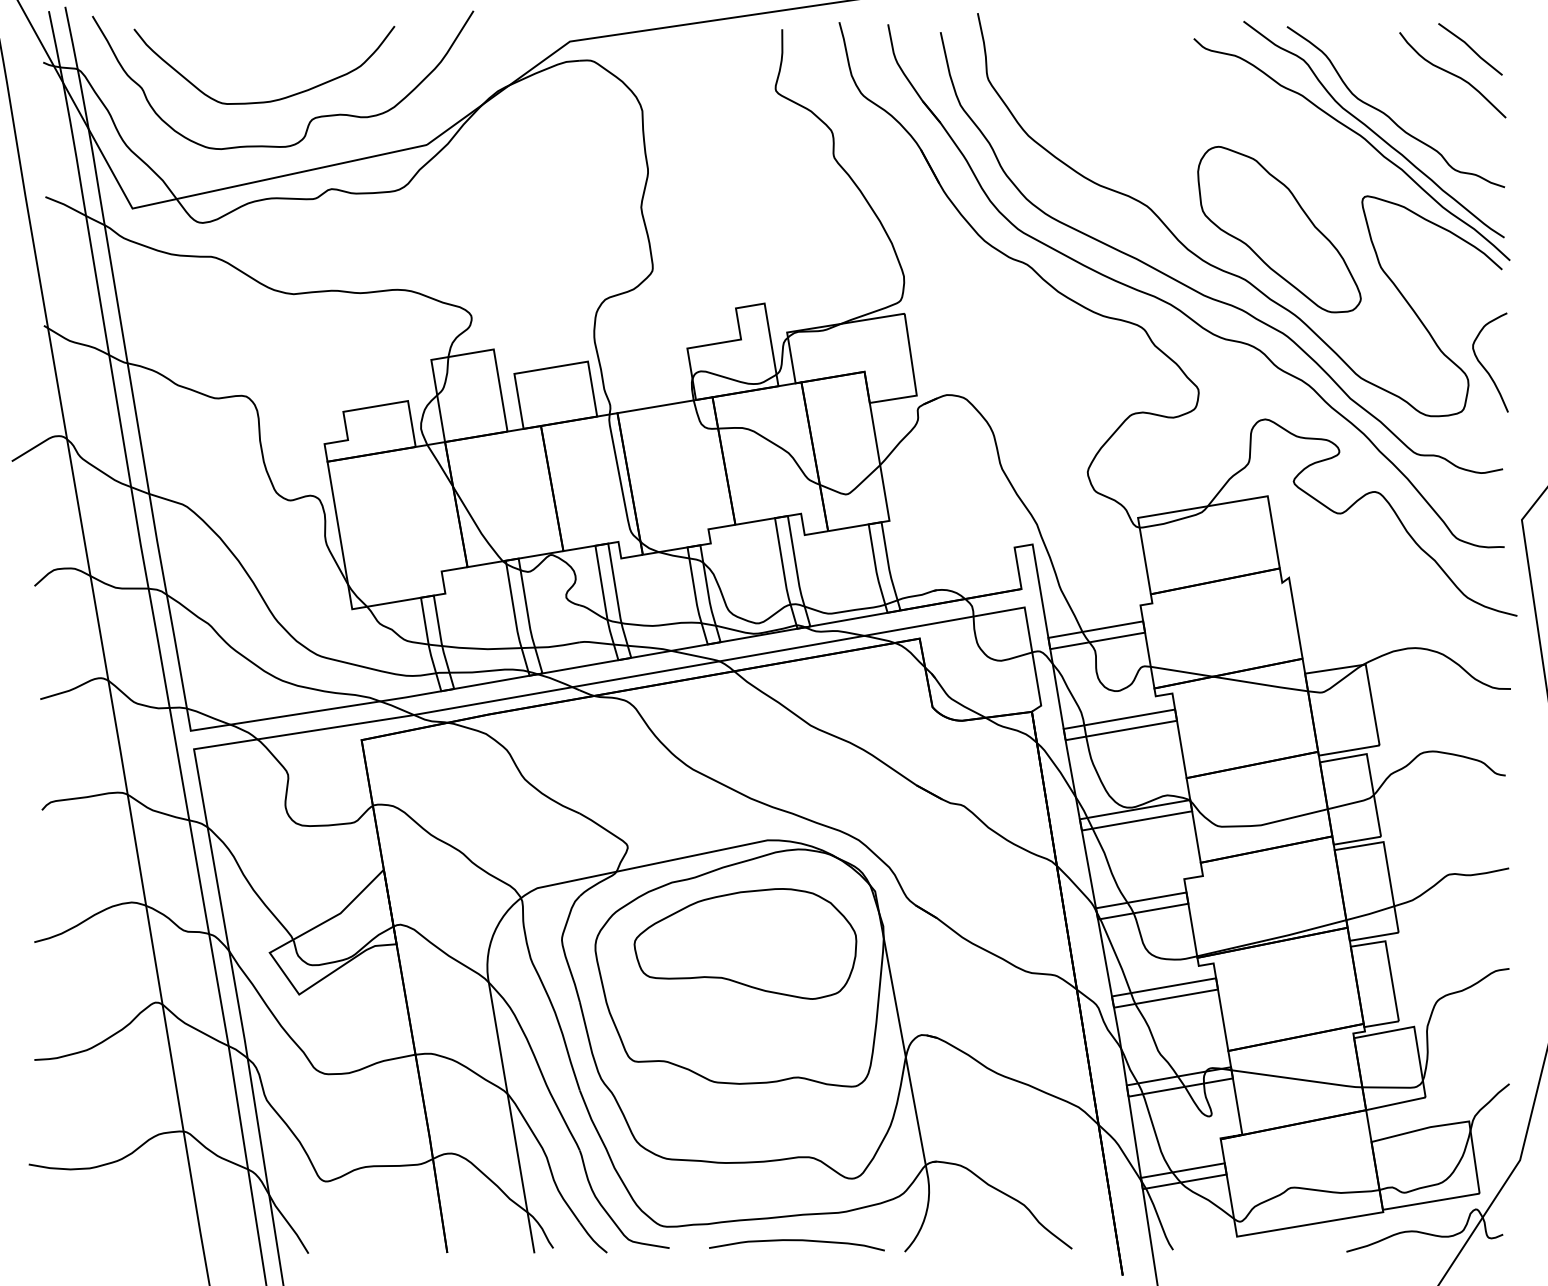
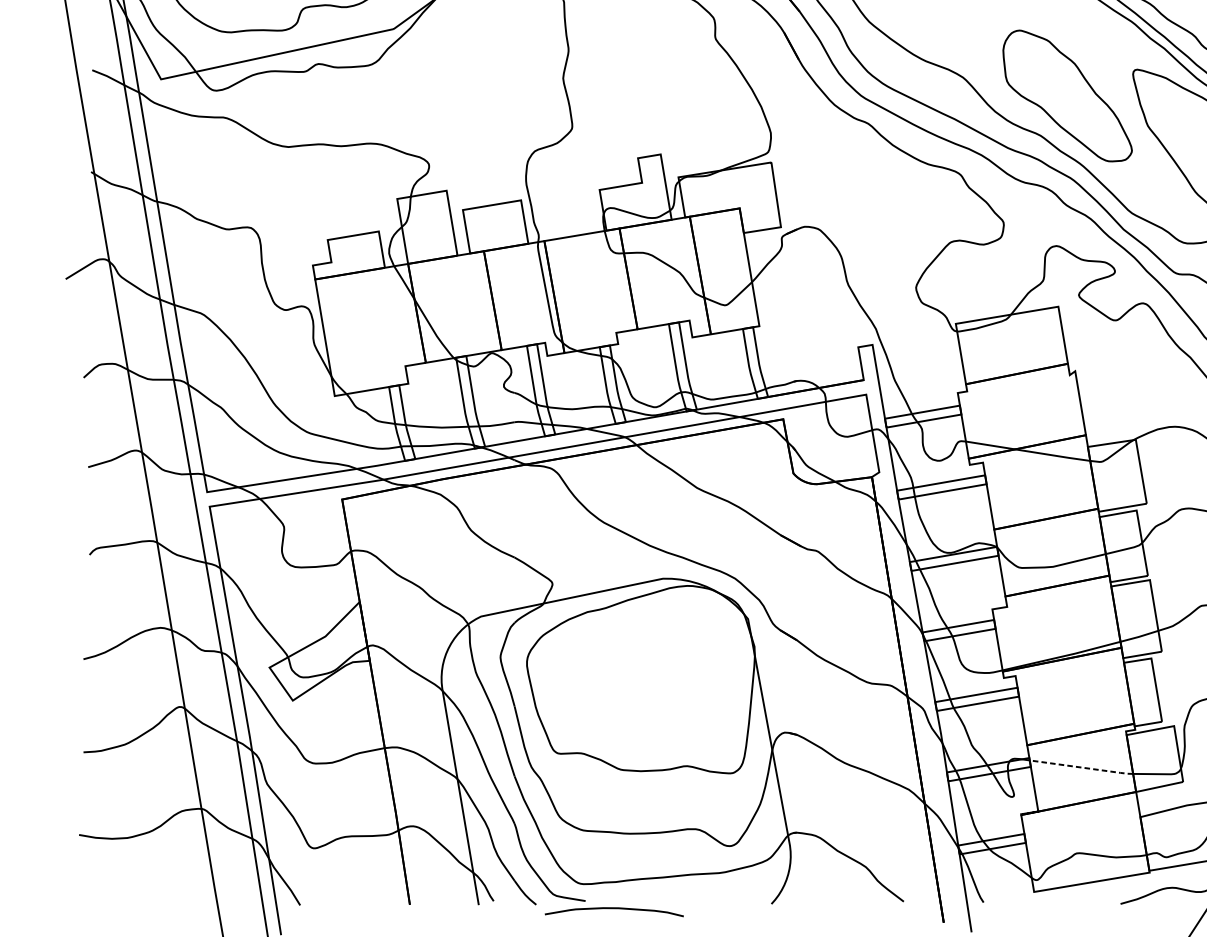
part: (745, 943) -> (645, 660), removed
line: (1297, 1079) -> (1081, 767), solid -> dashed
curve: (796, 1241) -> (613, 909), moved

